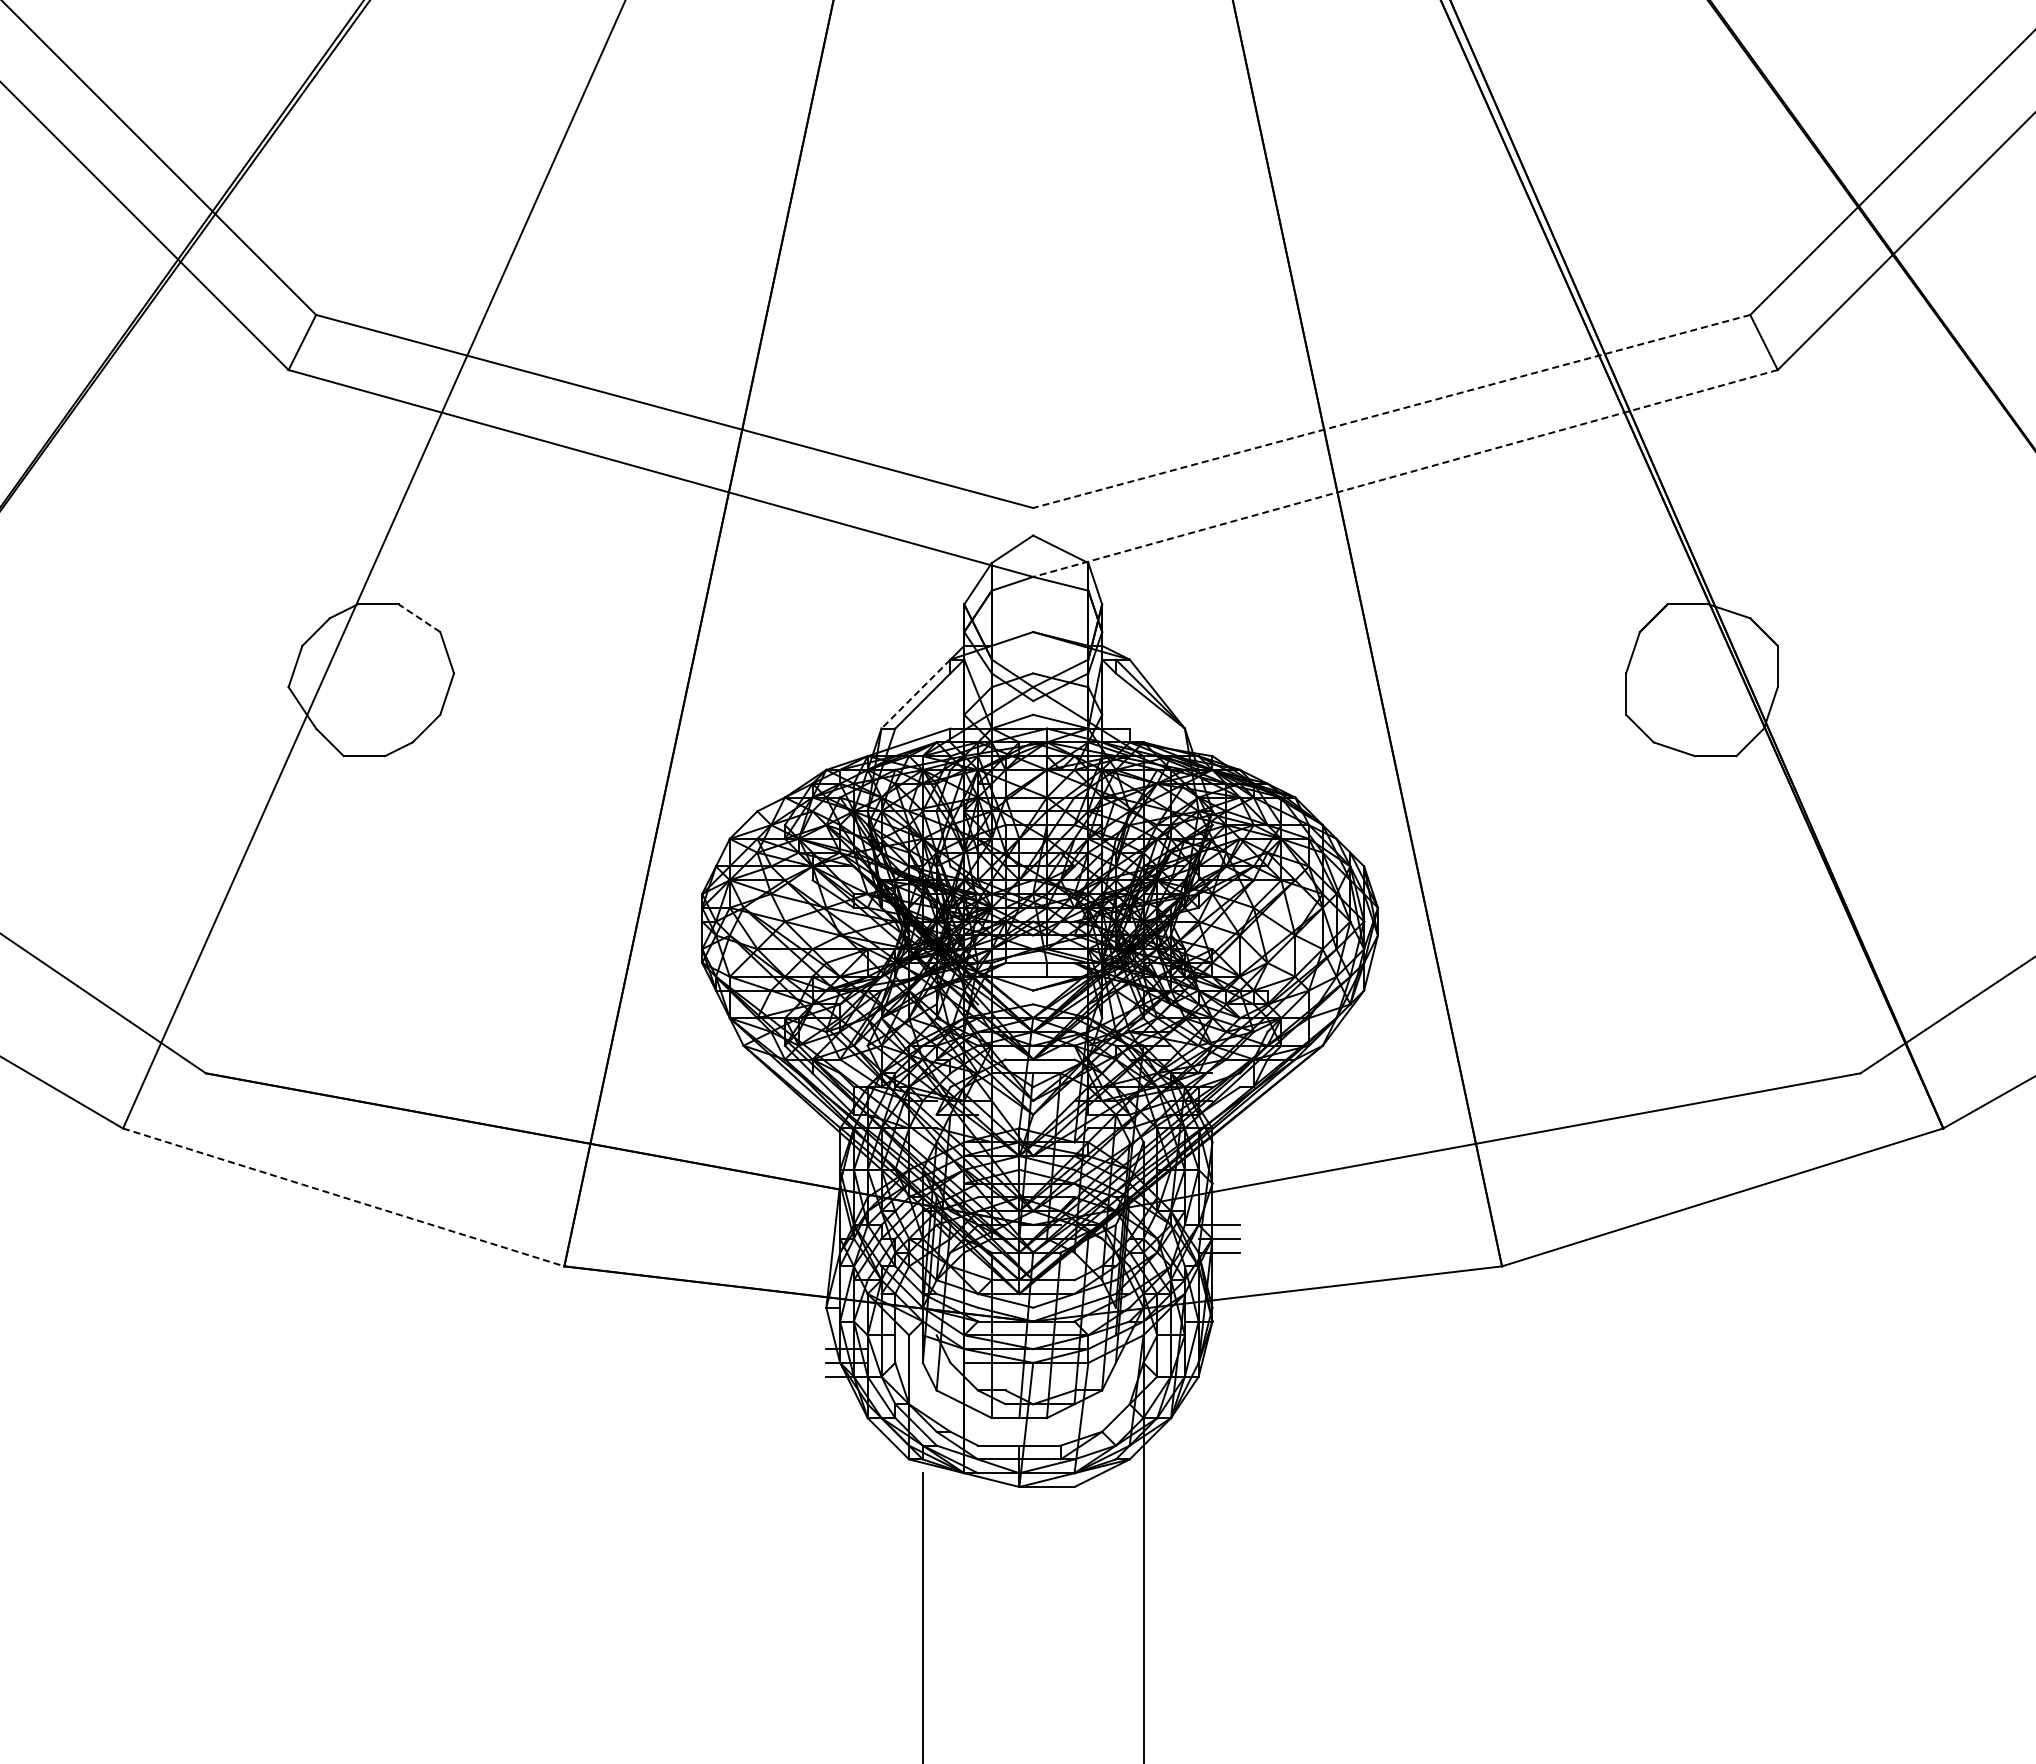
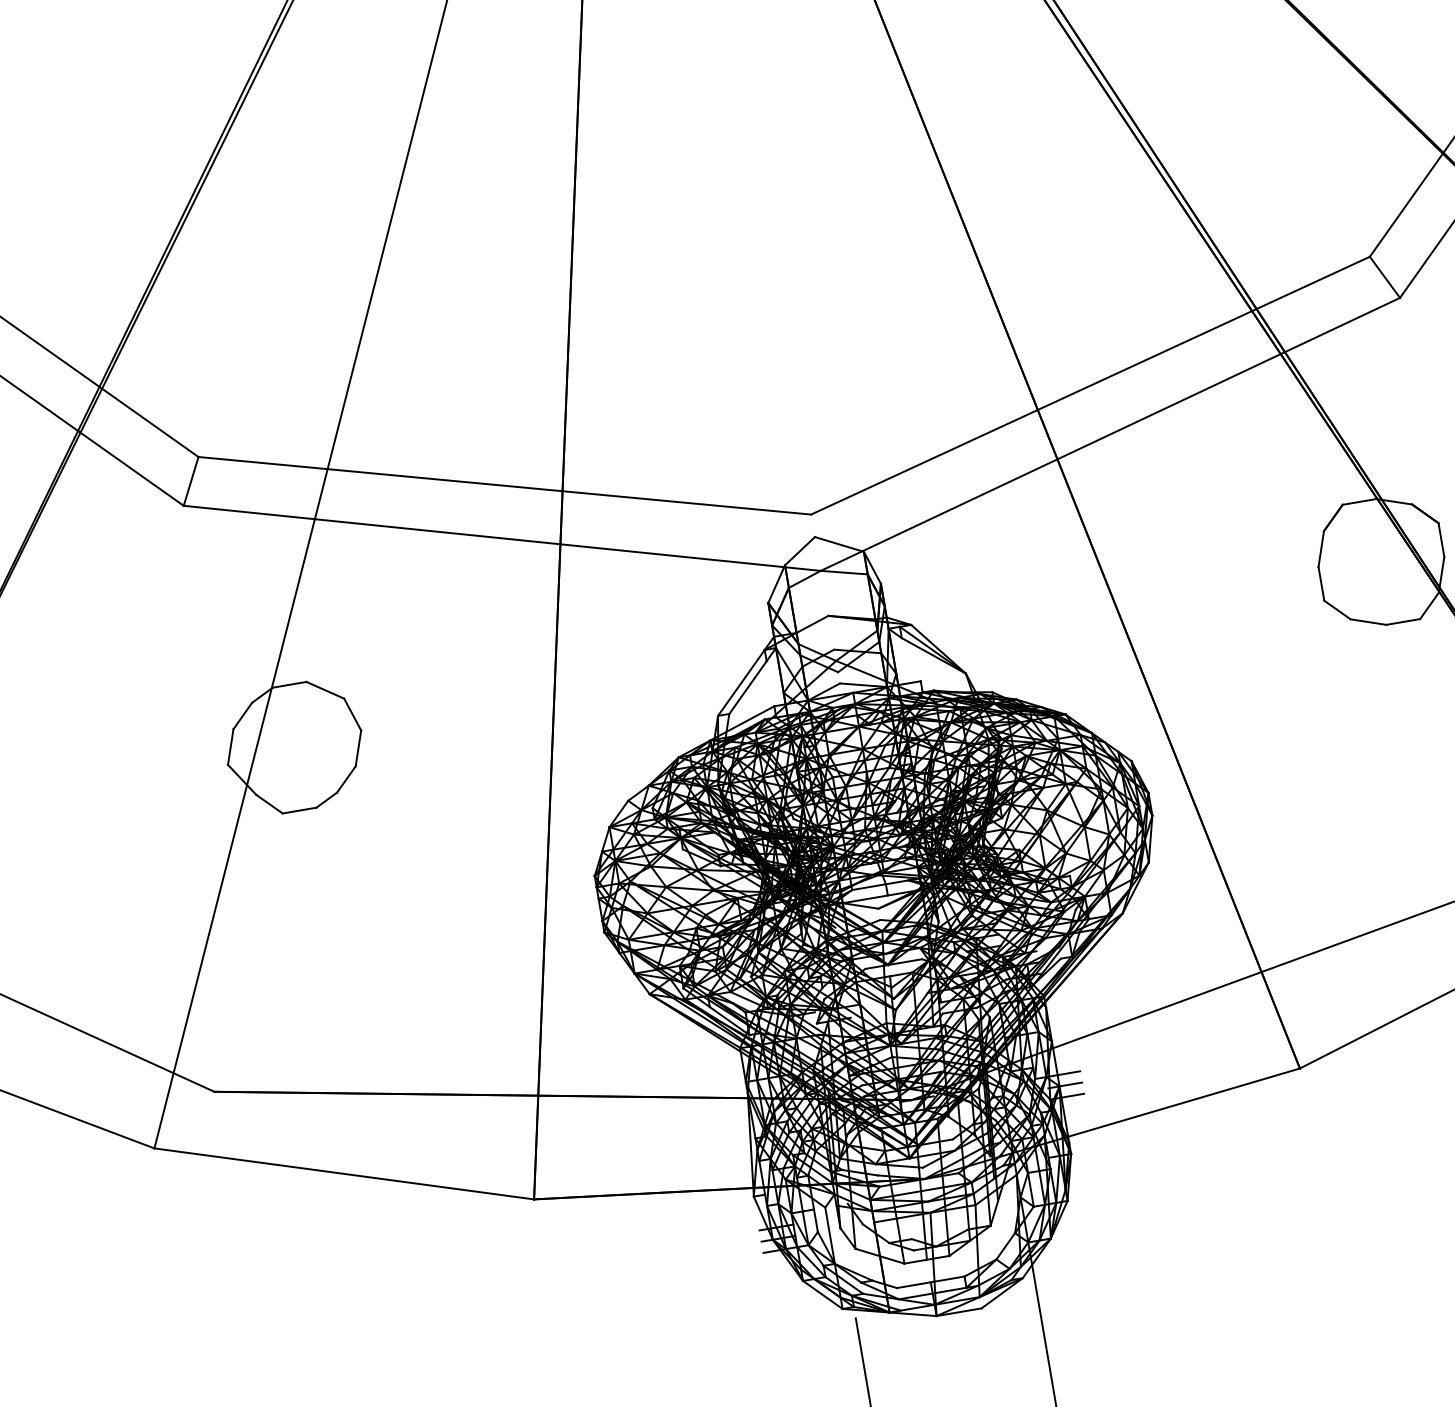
line: (1391, 411) -> (1090, 385), dashed -> solid
line: (1405, 473) -> (1110, 434), dashed -> solid
line: (419, 618) -> (325, 690), dashed -> solid
line: (916, 694) -> (741, 683), dashed -> solid
line: (344, 1197) -> (344, 1173), dashed -> solid

